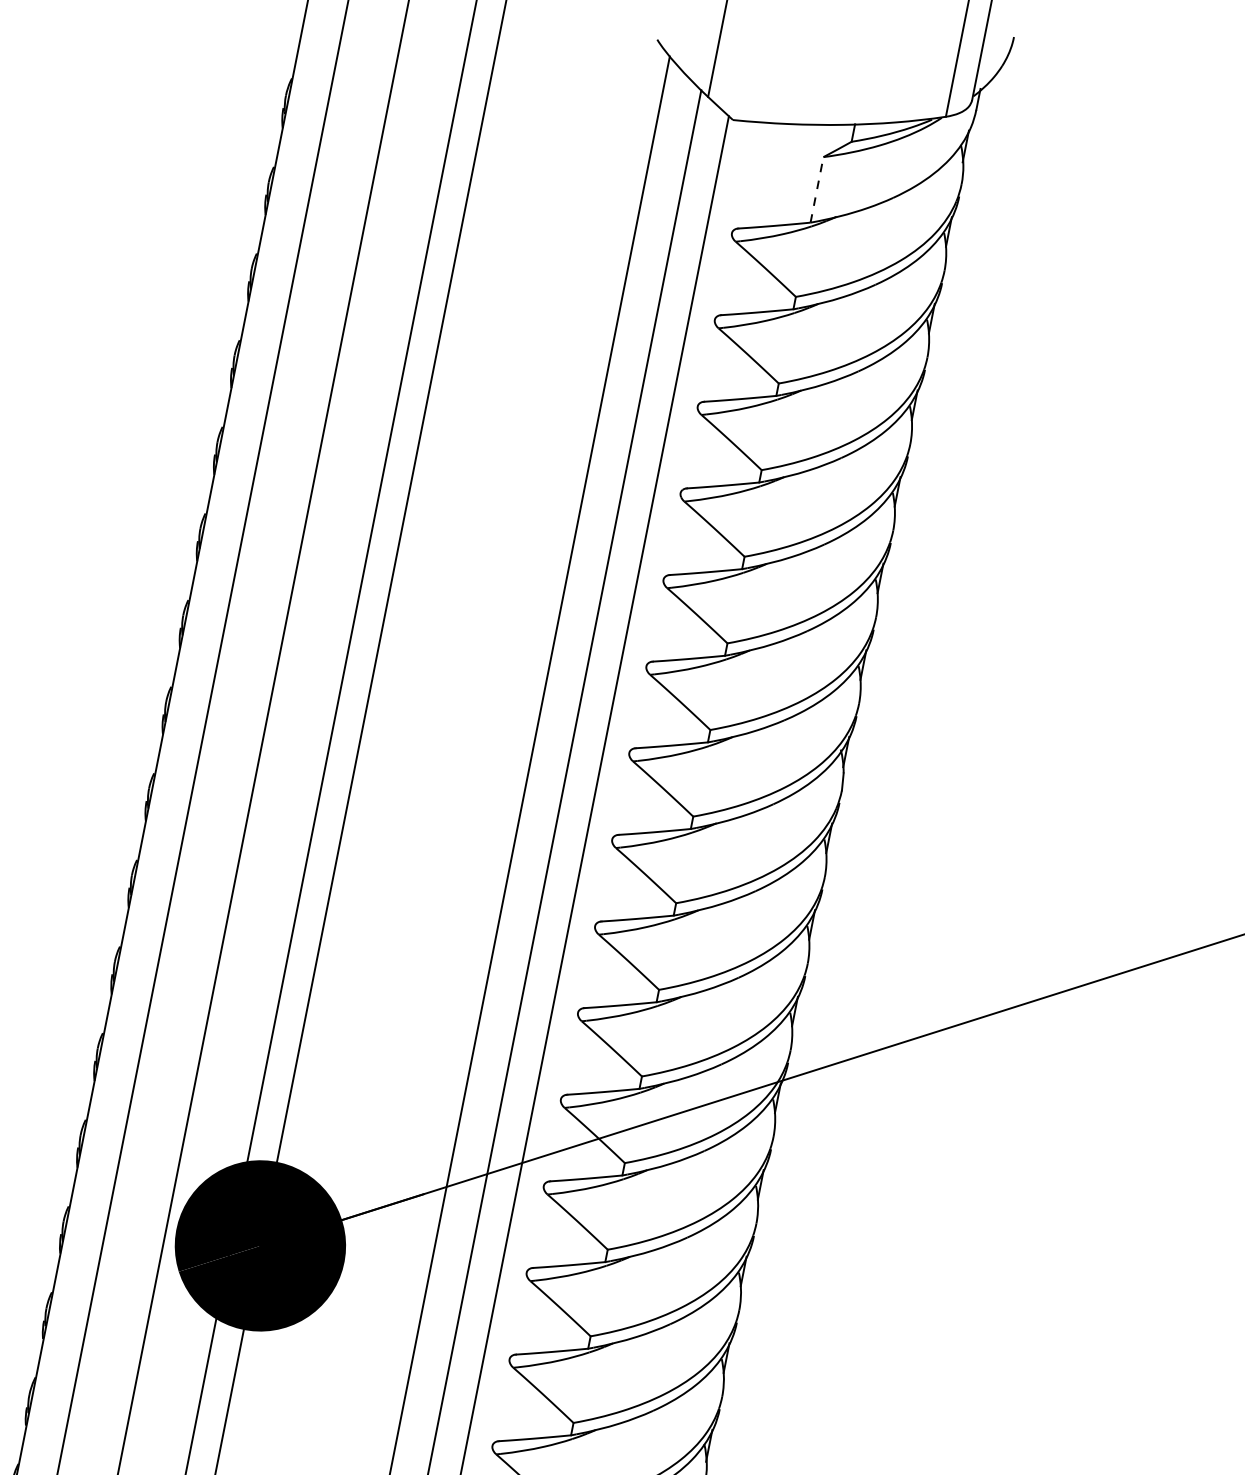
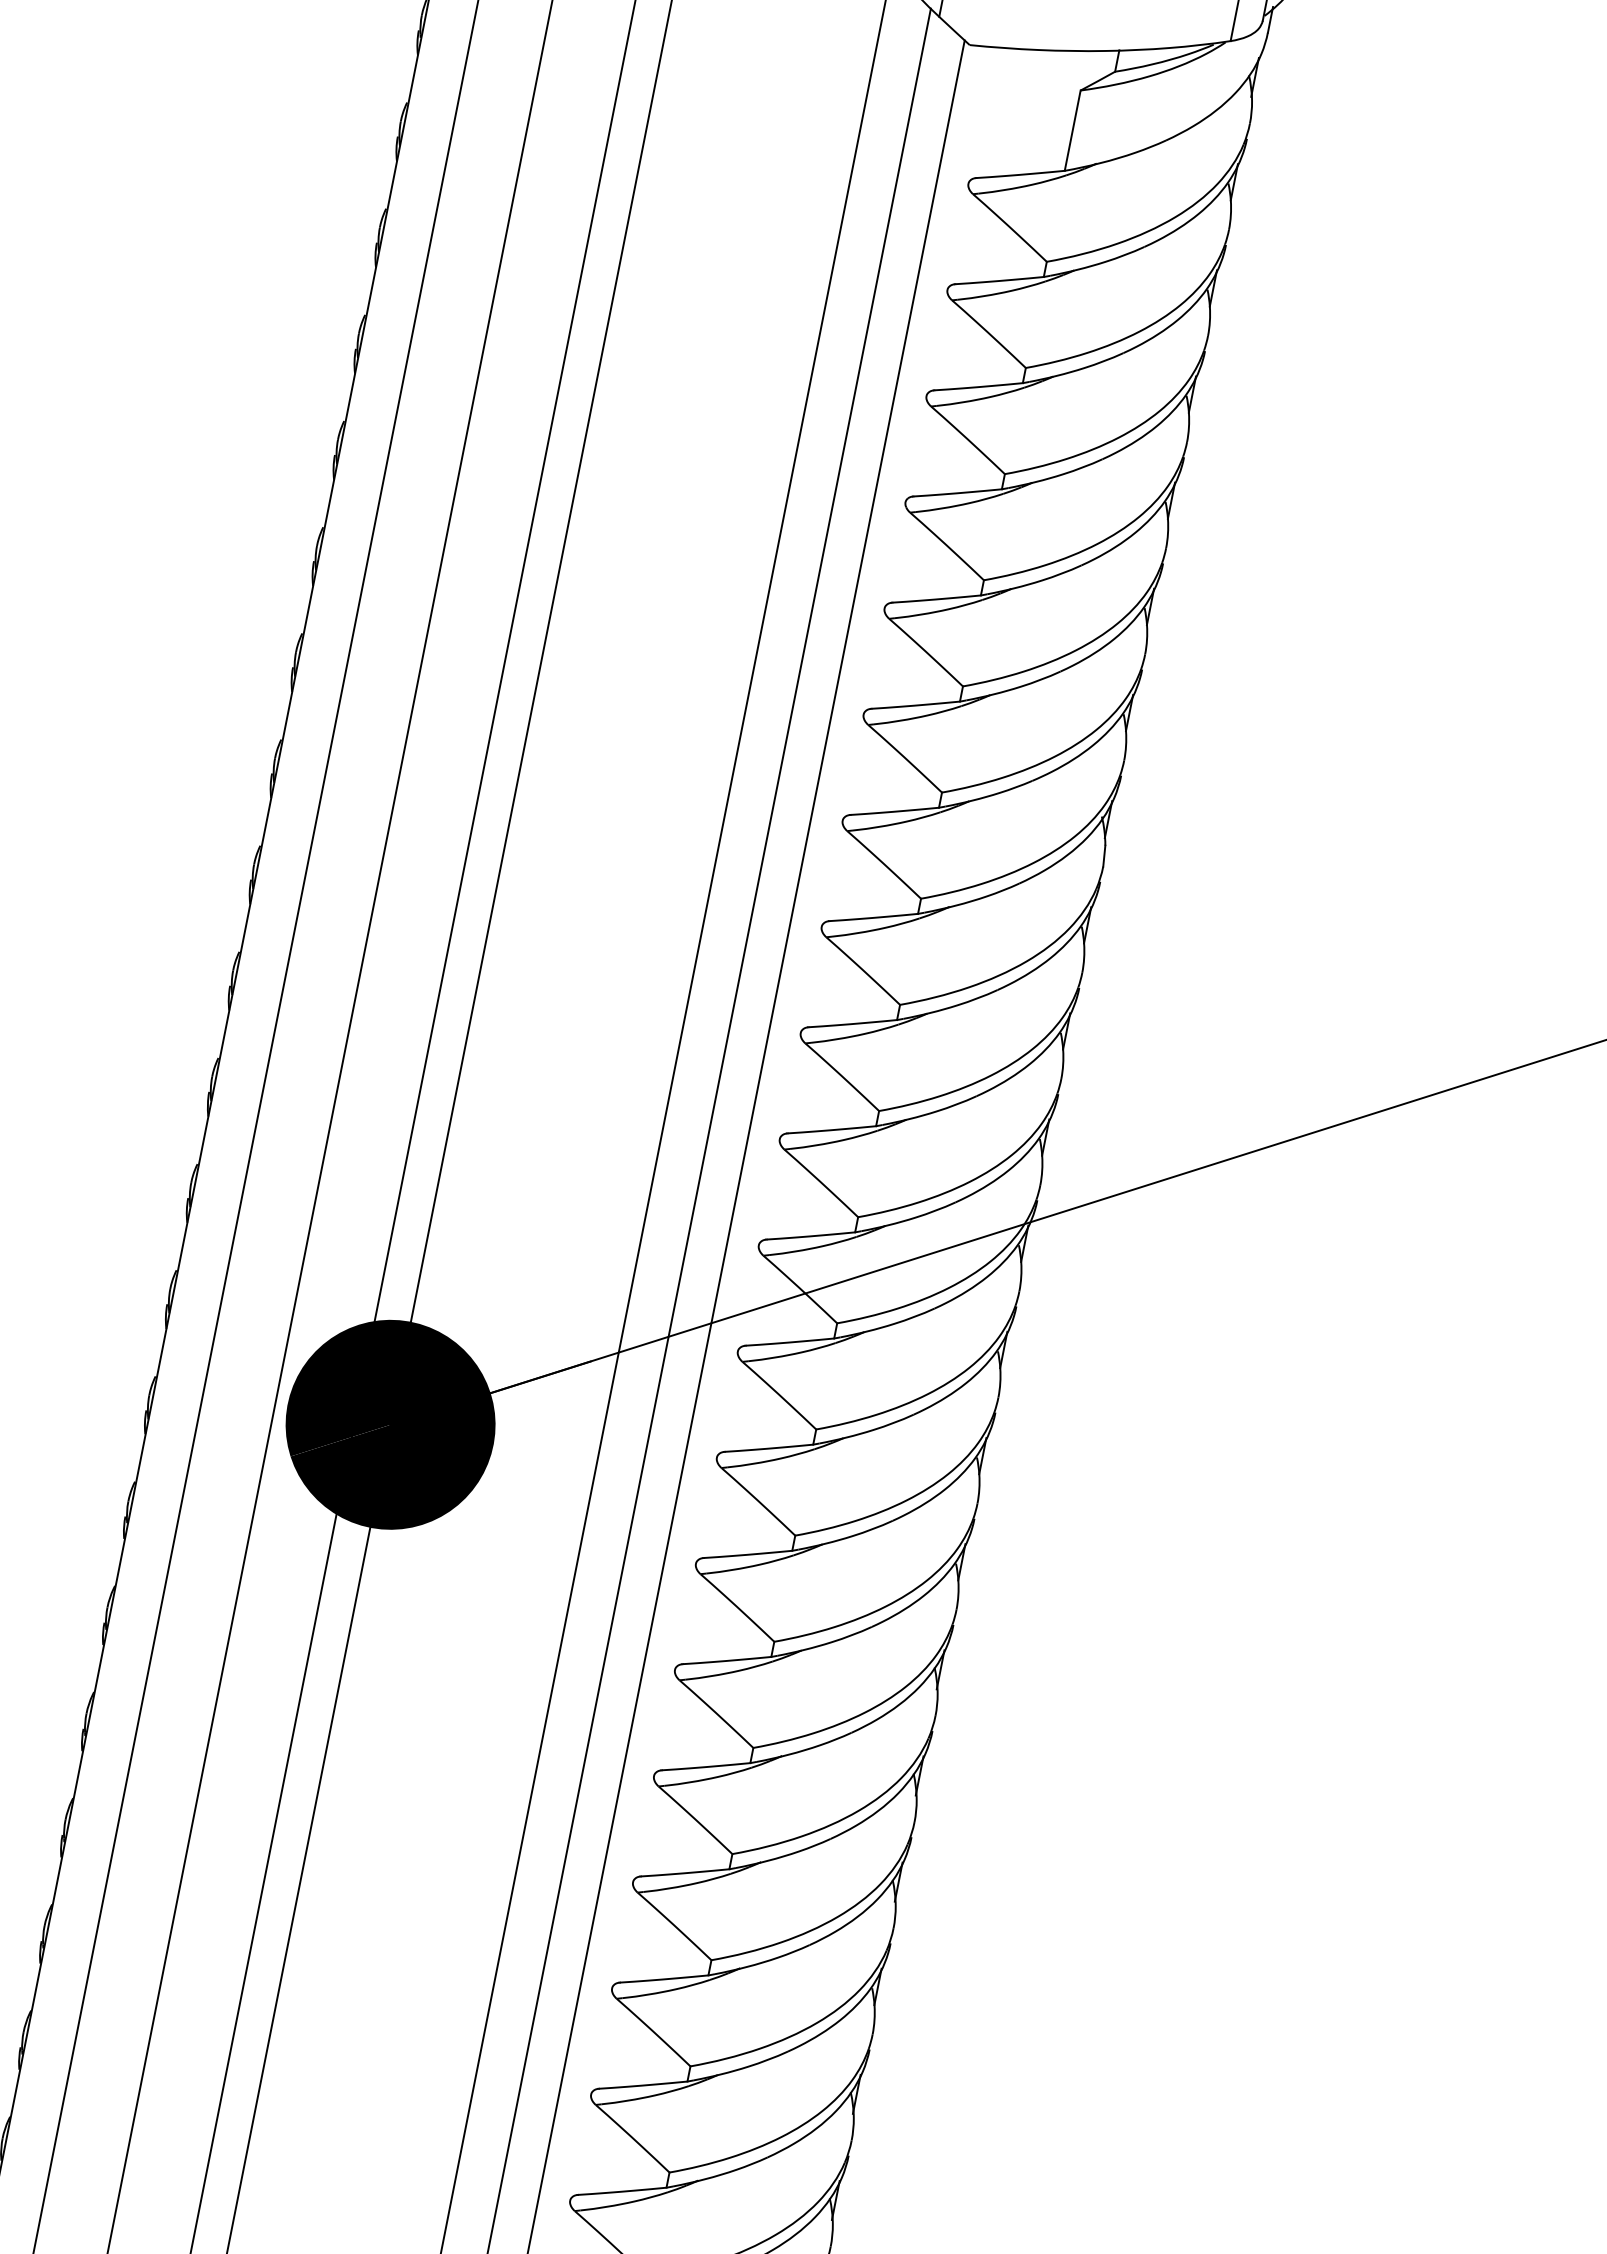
line: (816, 189) -> (1072, 130), dashed -> solid

